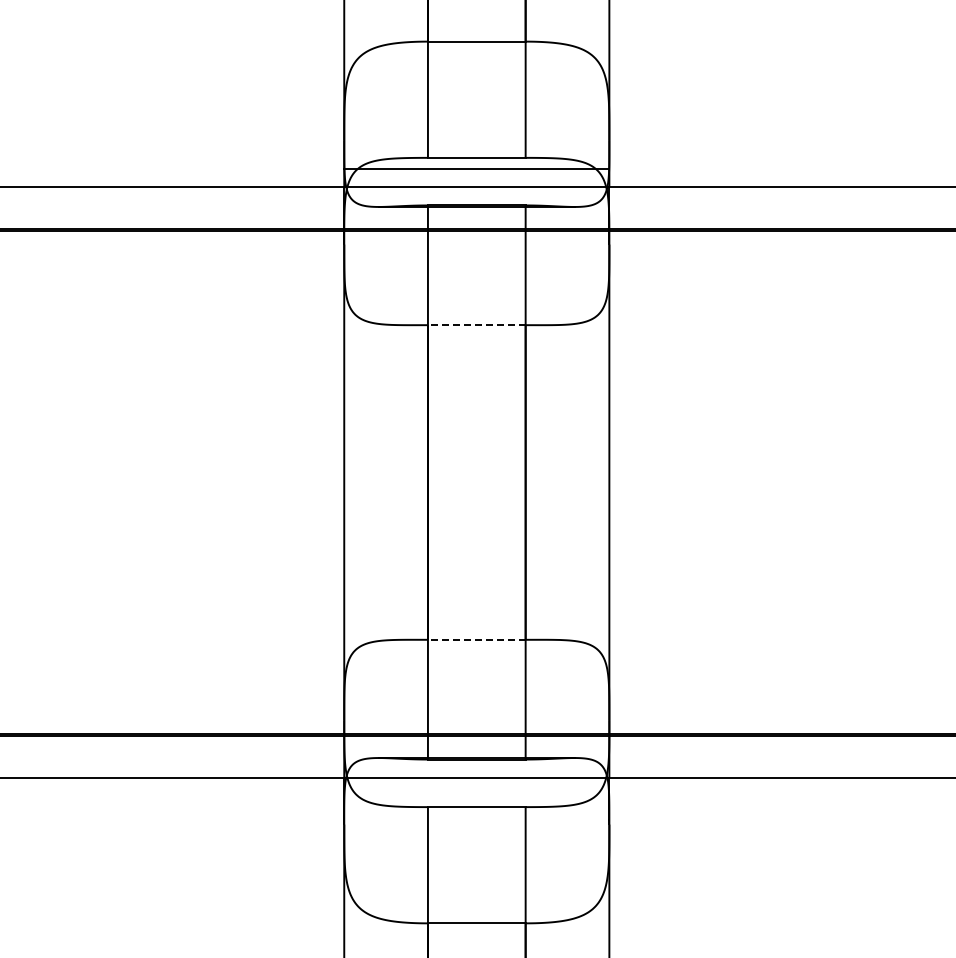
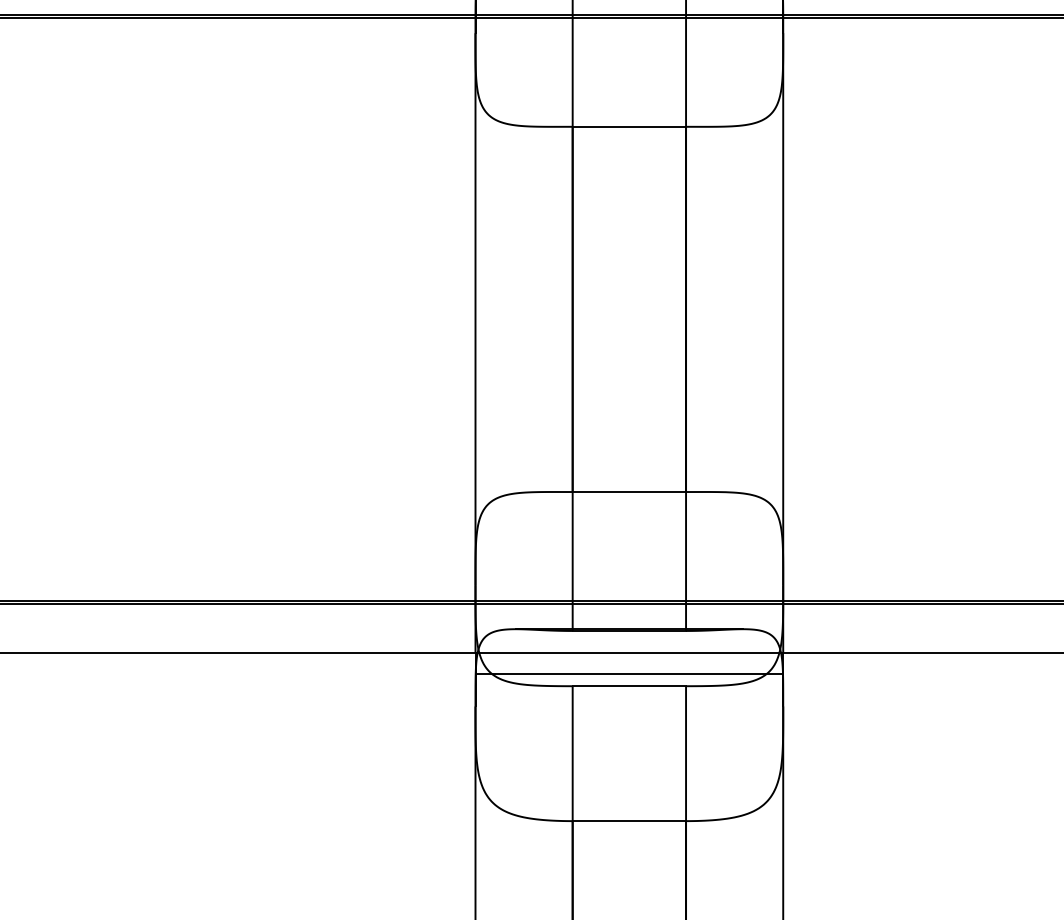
line: (476, 325) -> (628, 127), dashed -> solid
line: (476, 639) -> (628, 491), dashed -> solid
line: (476, 796) -> (628, 673), added

